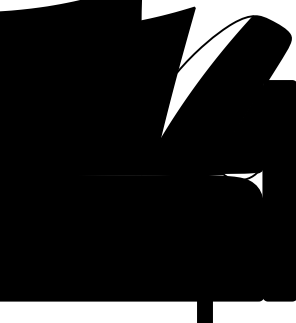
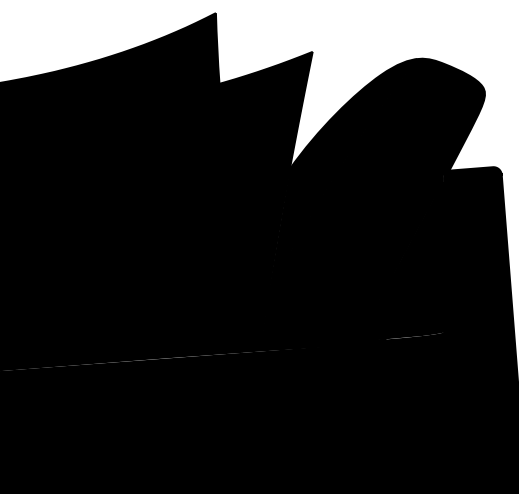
fill: (205, 79) -> (341, 176), added
fill: (232, 180) -> (402, 349), added

